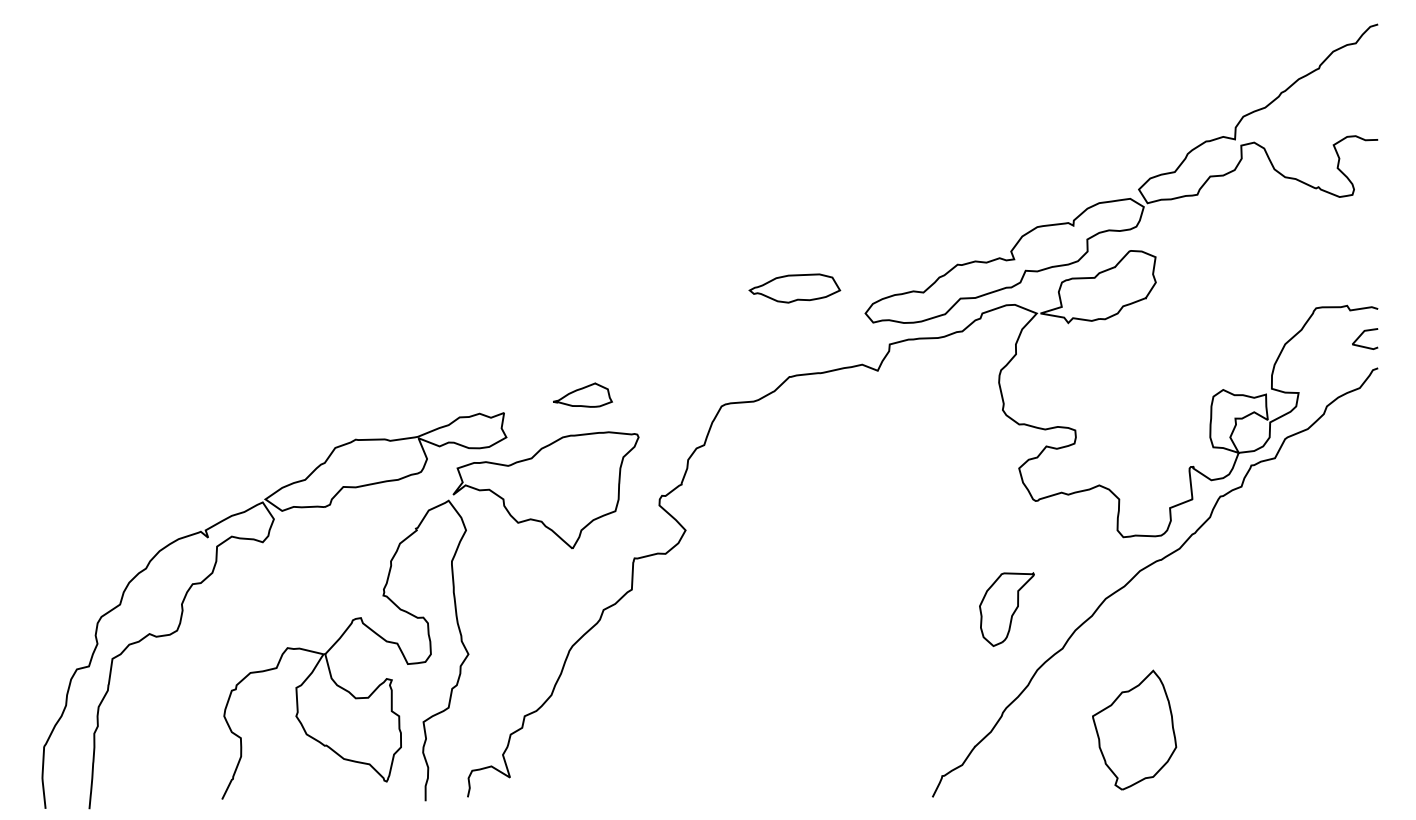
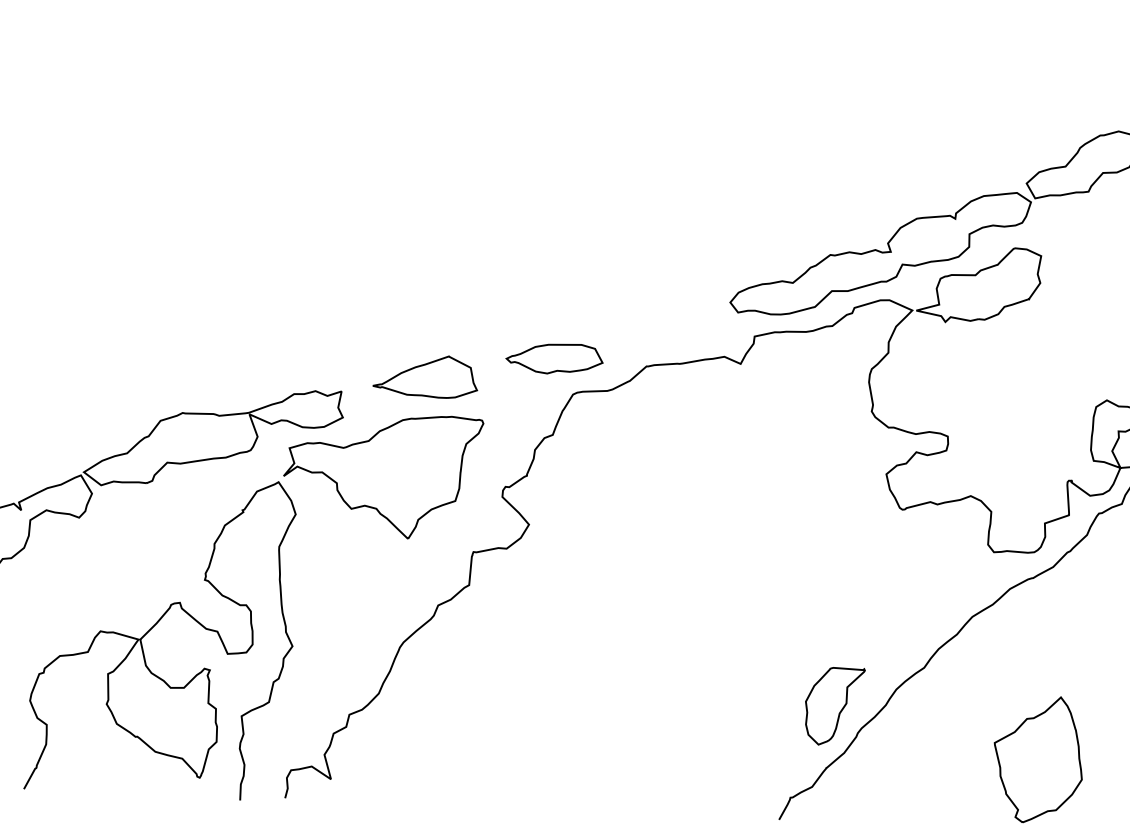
part: (794, 288) -> (554, 358), moved
part: (582, 394) -> (425, 375), size x1.67
part: (1006, 609) -> (834, 706), moved
part: (1134, 729) -> (1038, 758), moved

